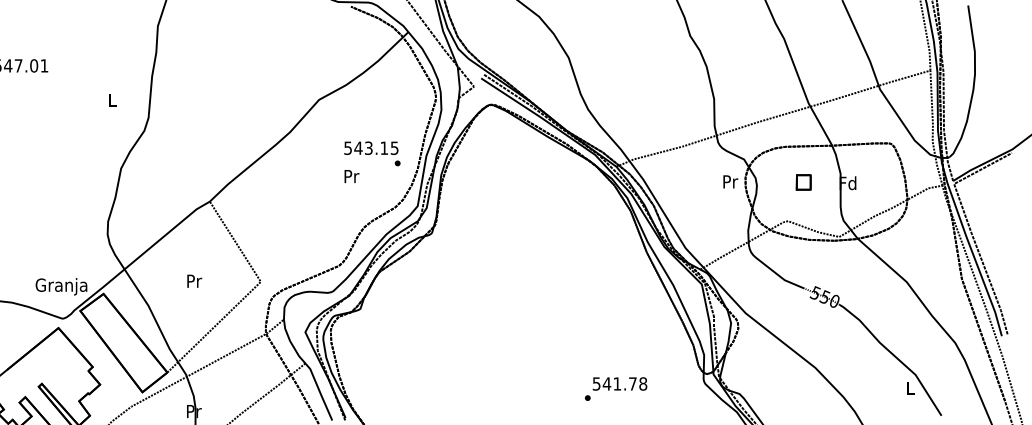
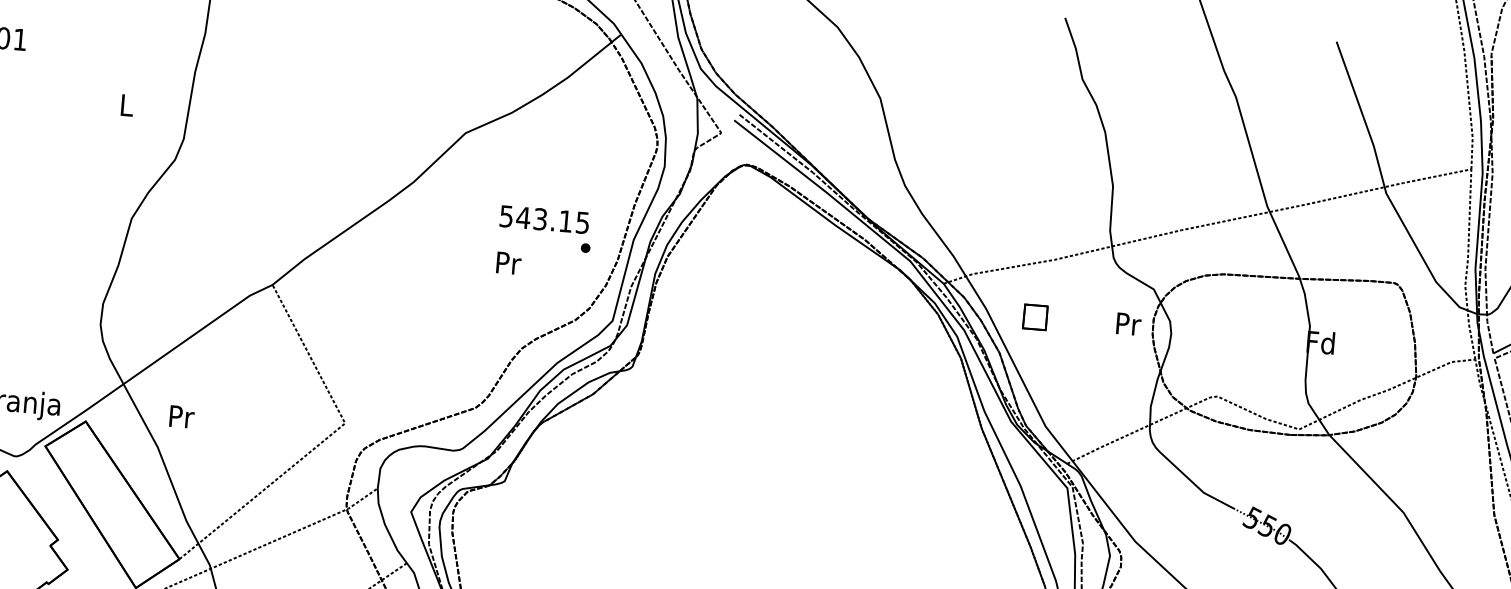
part: (803, 182) -> (1034, 317), moved
text: (194, 280) -> (181, 415), moved

